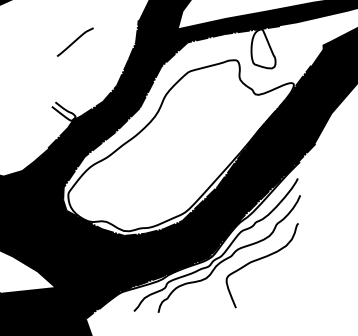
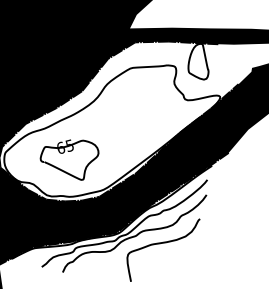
part: (139, 184) -> (68, 157), added

